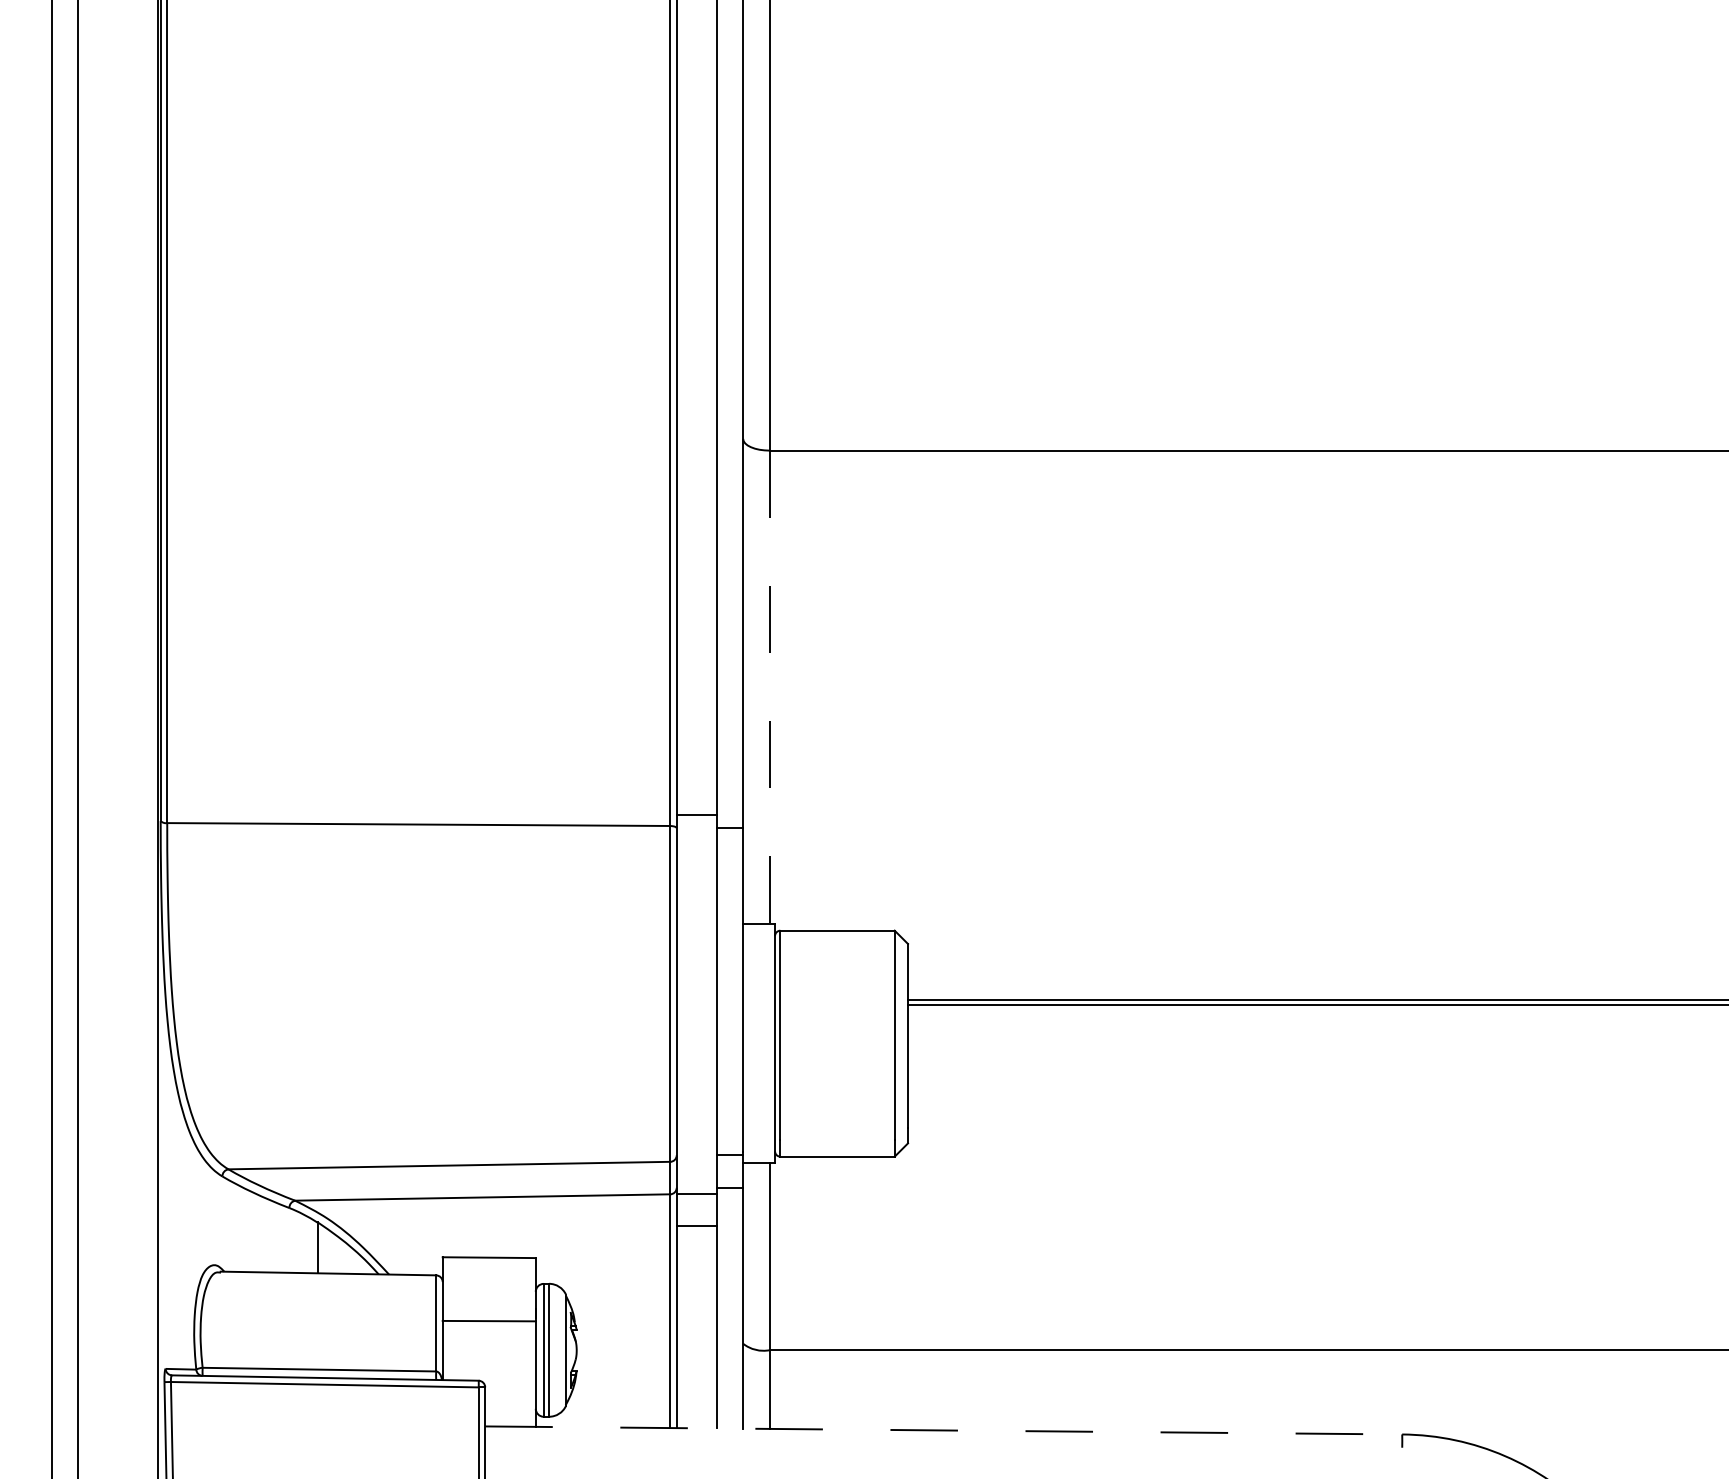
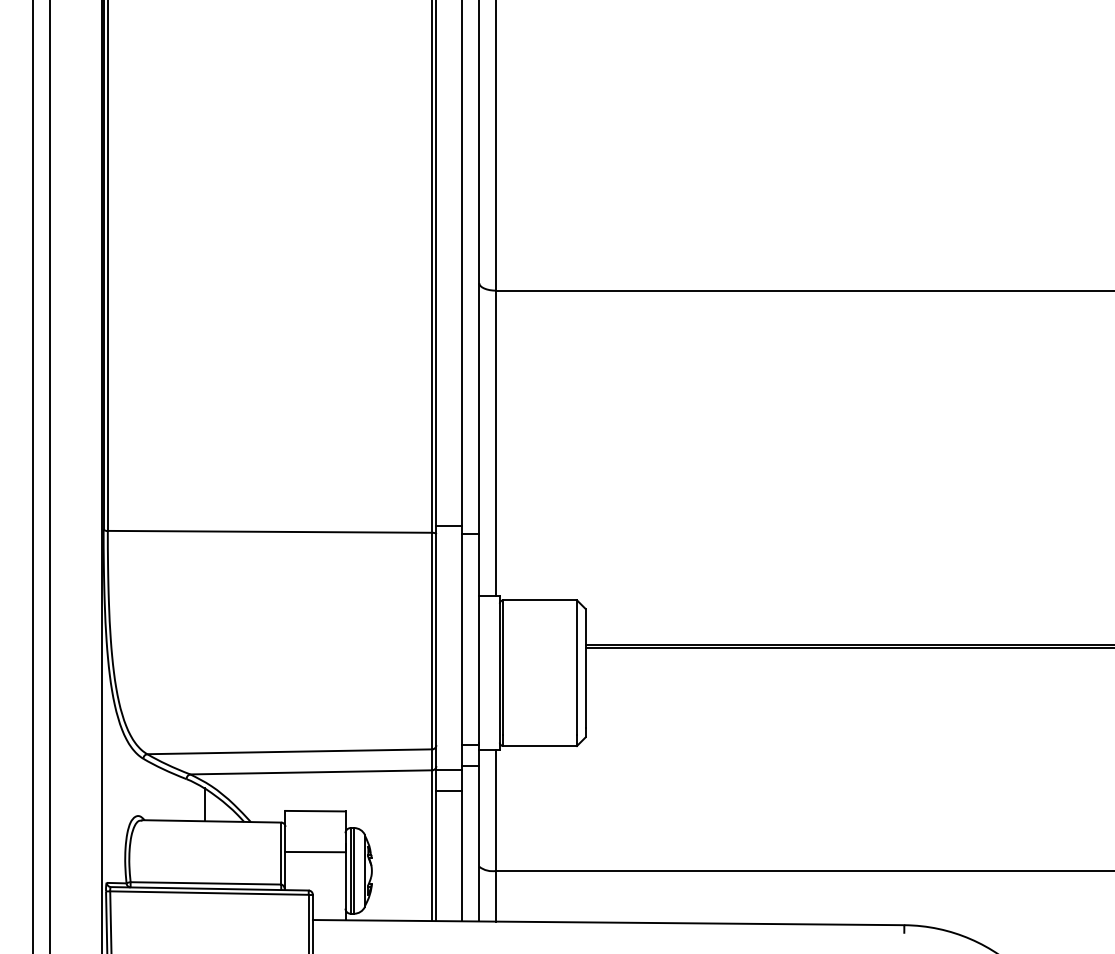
line: (769, 687) -> (496, 443), dashed -> solid
line: (943, 1430) -> (608, 922), dashed -> solid

